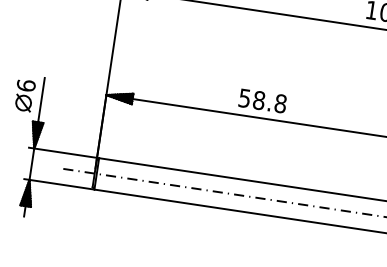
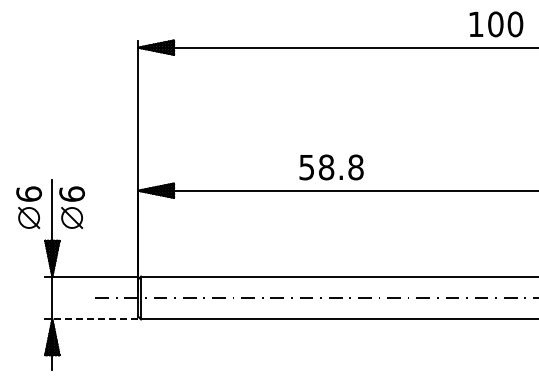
part: (55, 100) -> (71, 207), added
text: (262, 101) -> (331, 167), moved
line: (61, 184) -> (95, 319), solid -> dashed

